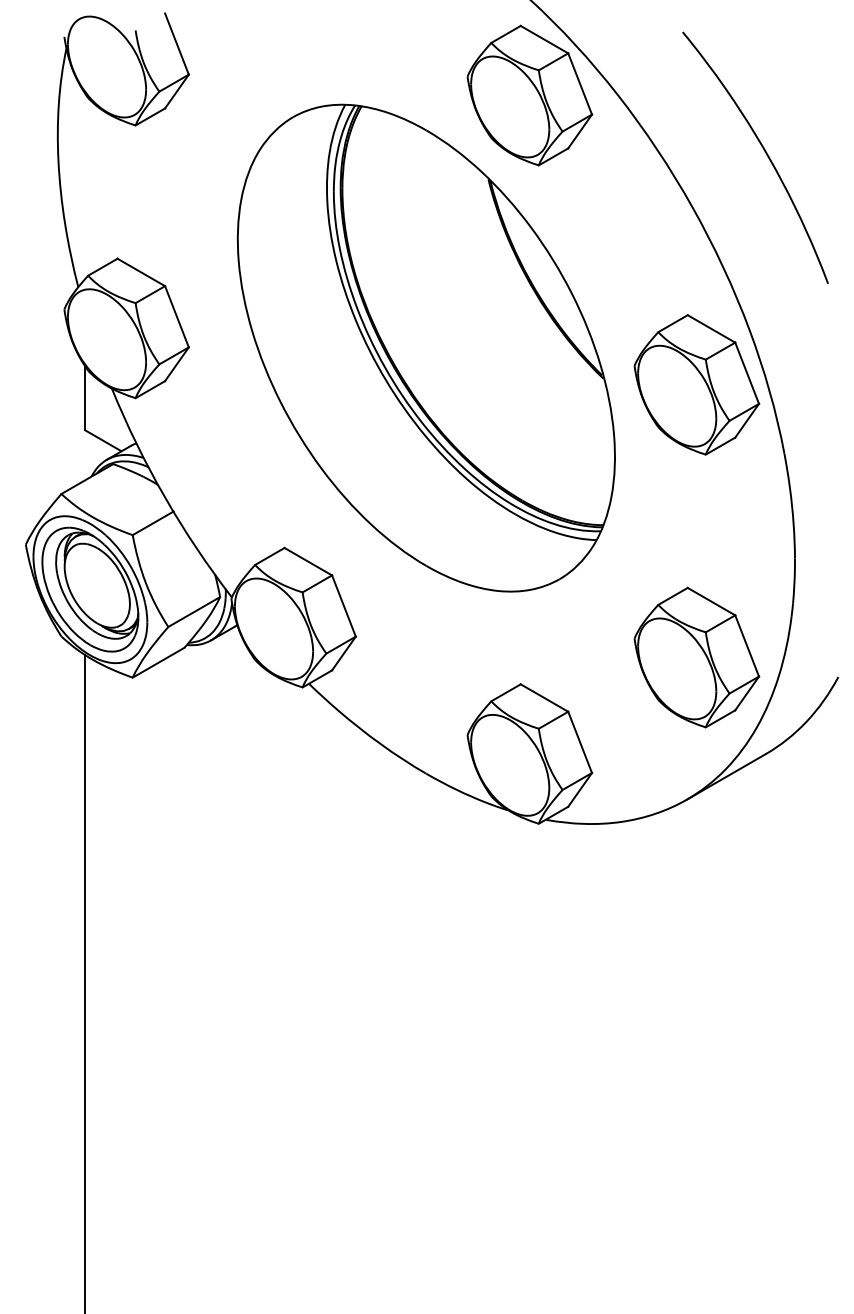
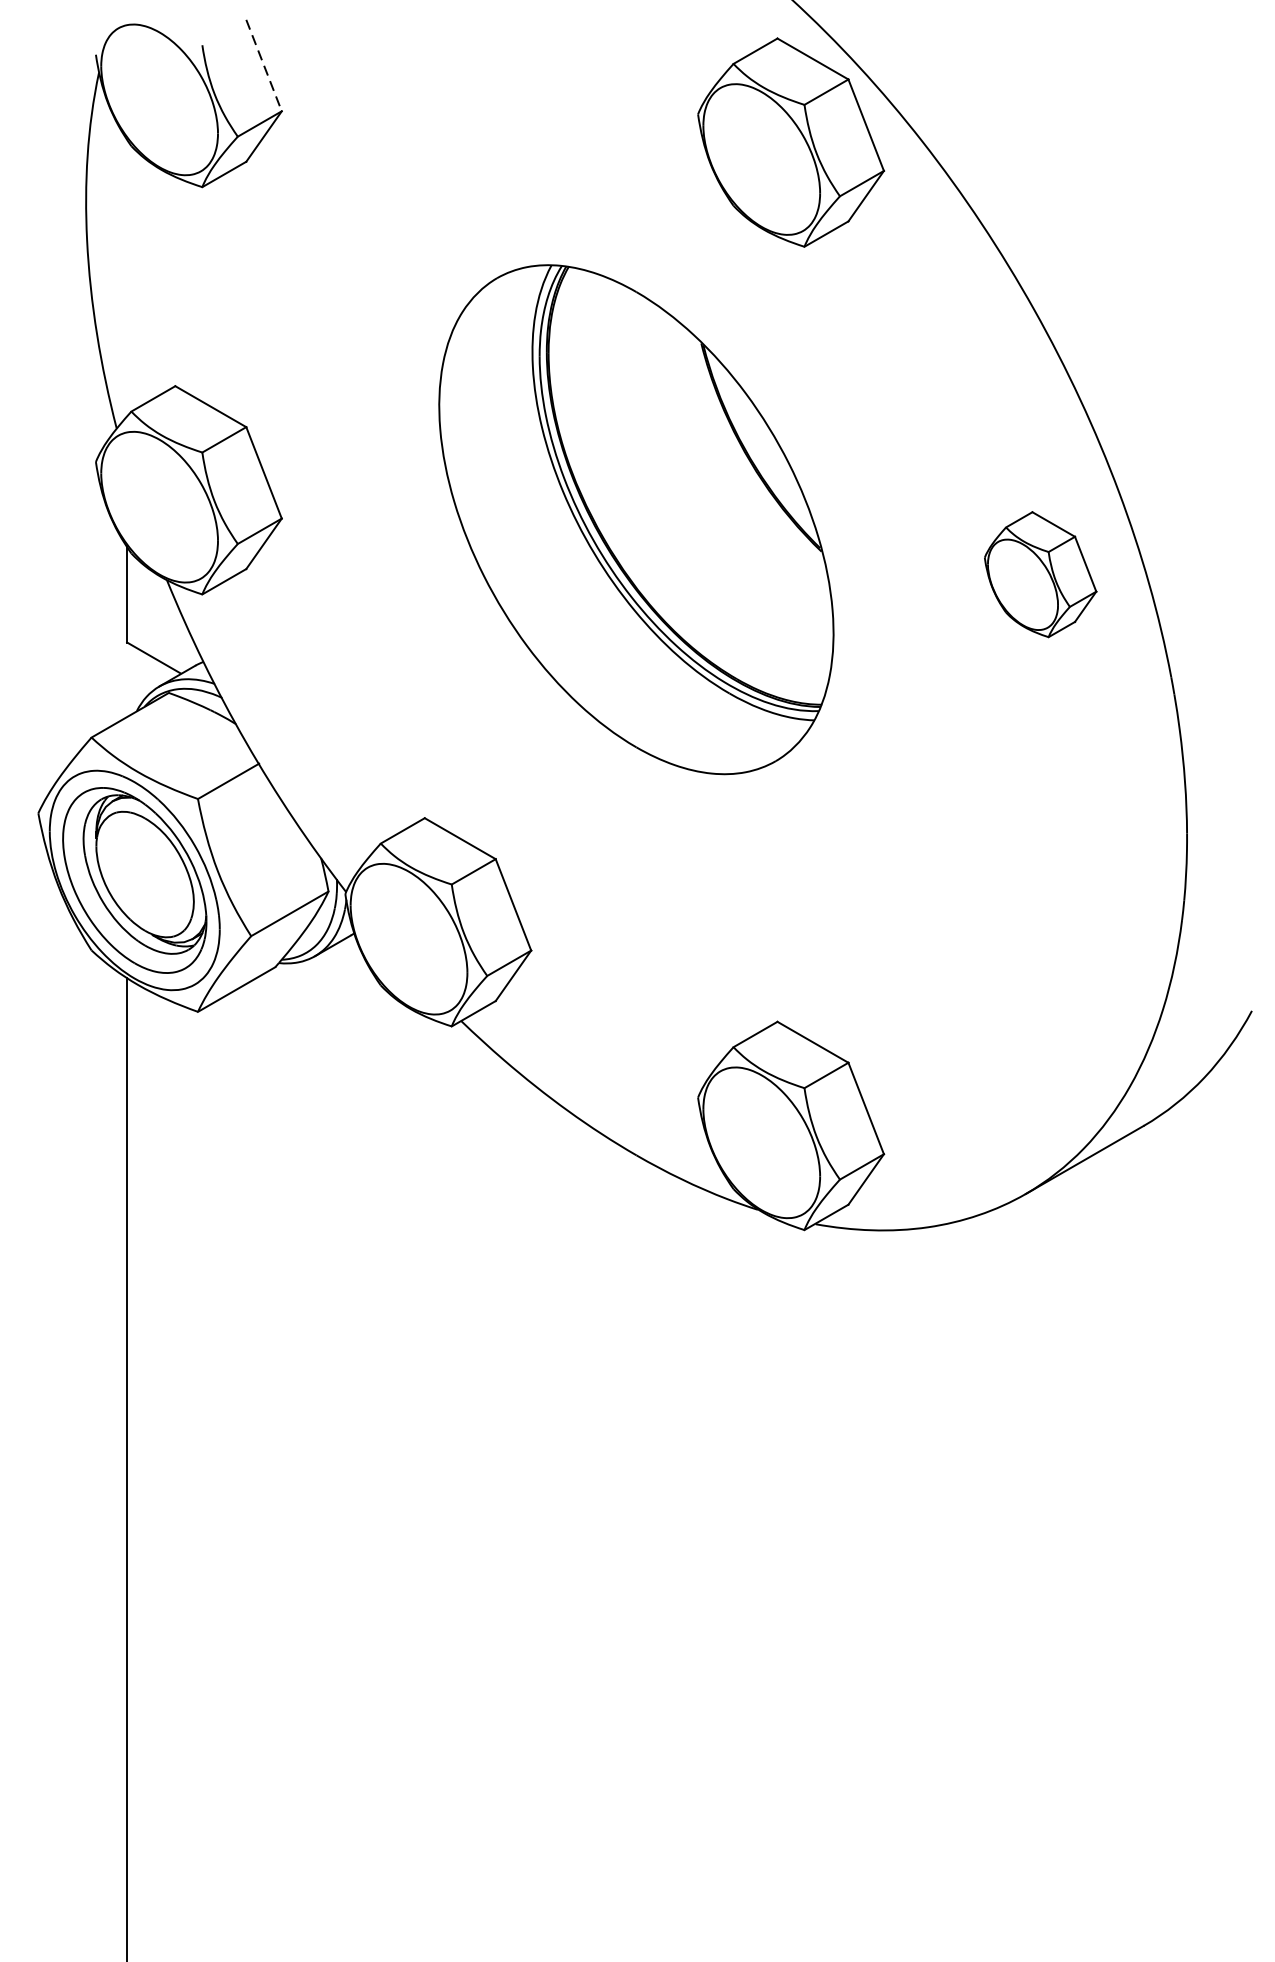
line: (176, 44) -> (263, 66), solid -> dashed
part: (763, 150) -> (1140, 224), removed
part: (425, 347) -> (635, 518), size x0.7
part: (696, 384) -> (1039, 574), size x0.6
part: (696, 657) -> (1039, 981), removed

